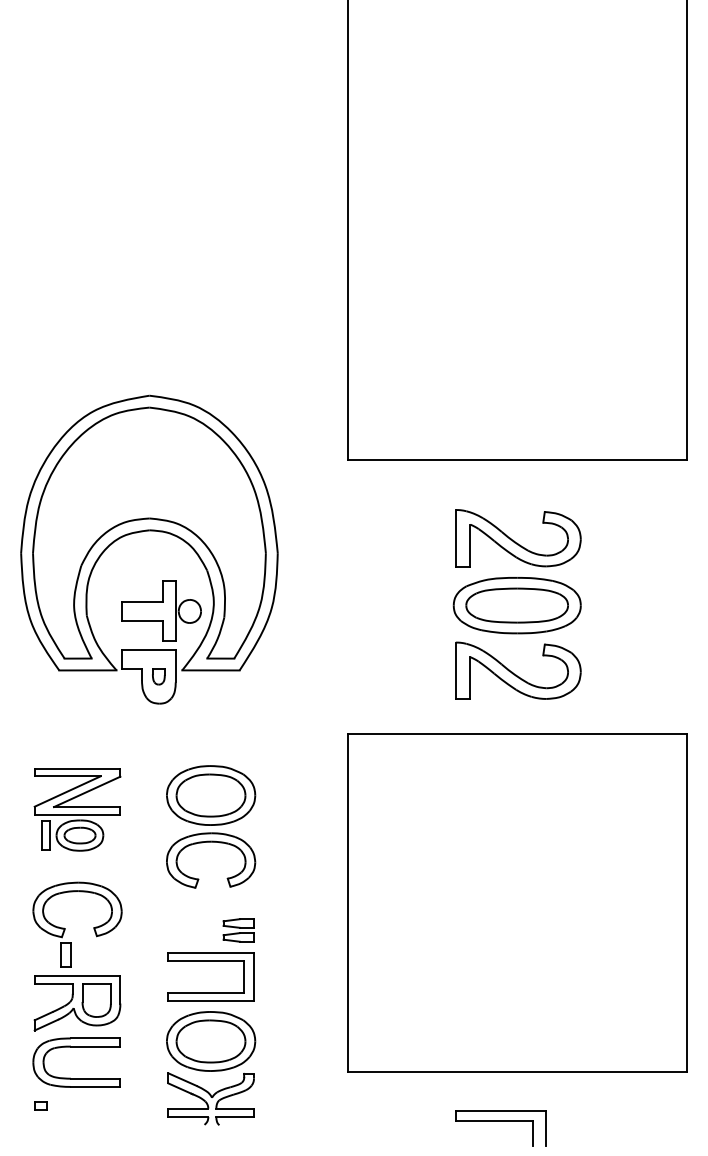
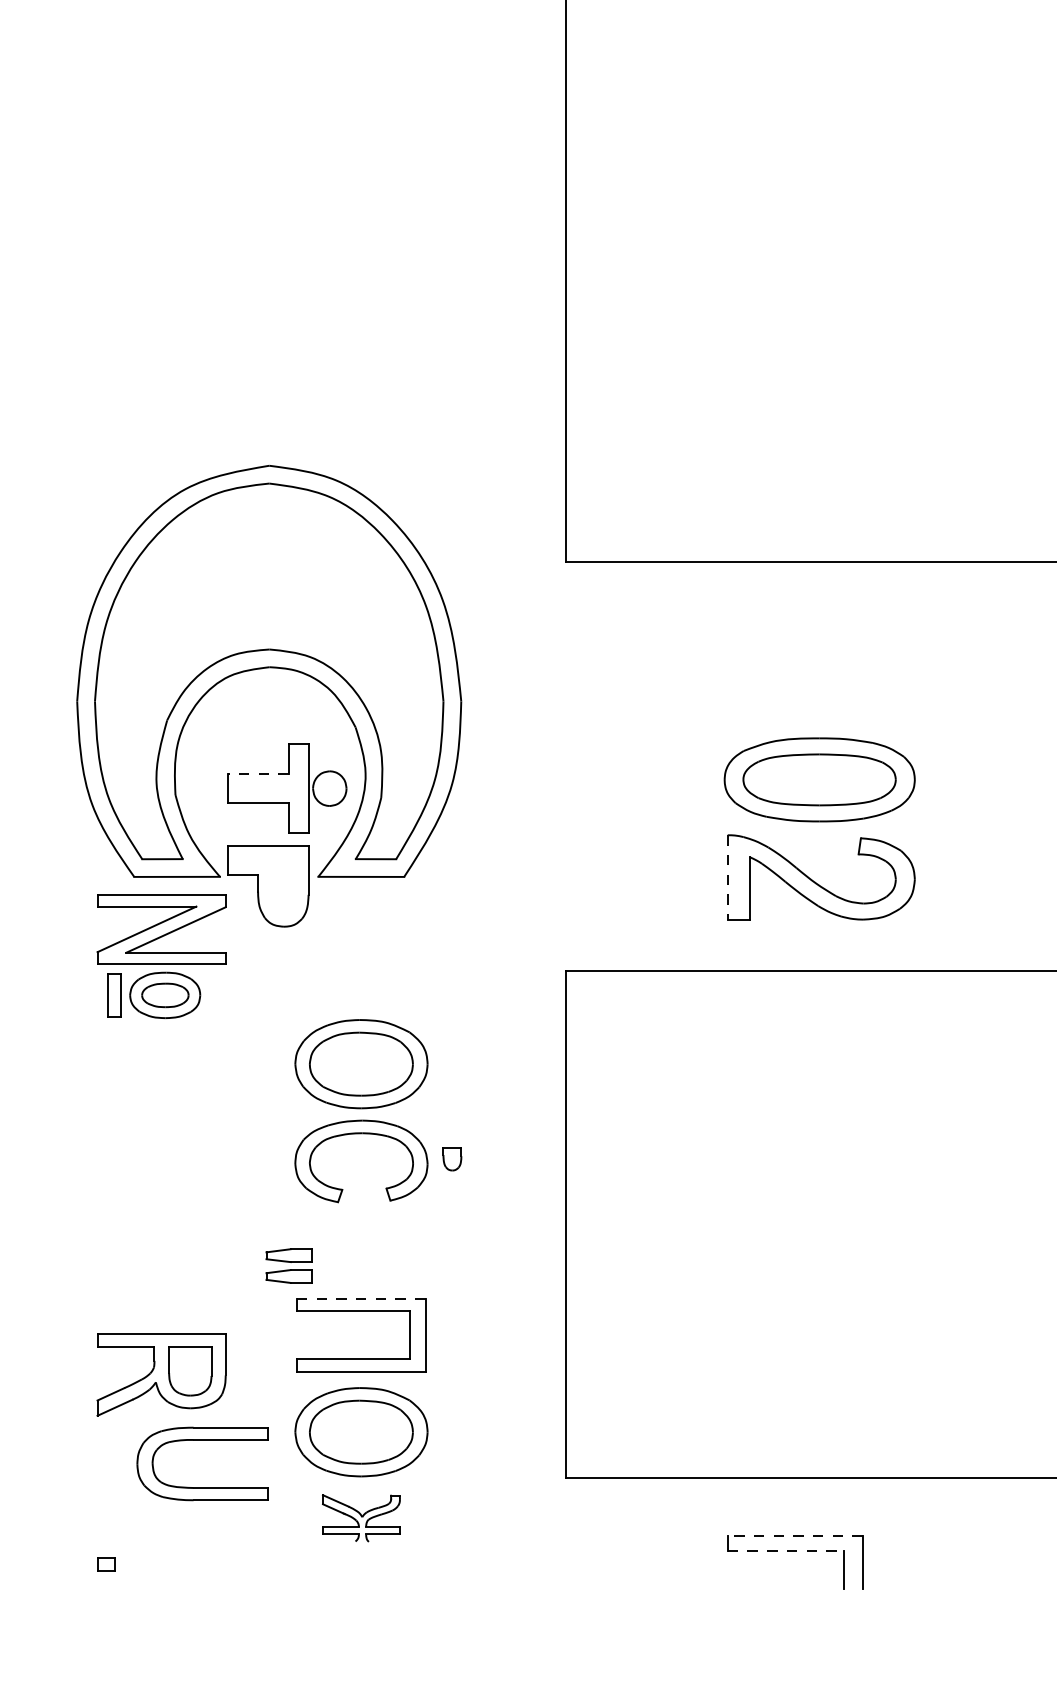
part: (518, 538) -> (821, 679), removed
line: (141, 601) -> (257, 773), solid -> dashed
line: (455, 671) -> (727, 878), solid -> dashed
part: (158, 676) -> (451, 1158), moved
part: (77, 809) -> (161, 956), moved
part: (65, 928) -> (143, 1263), removed
part: (238, 930) -> (288, 1266), moved
line: (211, 952) -> (362, 1299), solid -> dashed
part: (76, 1047) -> (201, 1441), moved
part: (210, 1098) -> (360, 1517), size x0.6
part: (40, 1105) -> (106, 1563), moved
line: (500, 1110) -> (794, 1535), solid -> dashed
line: (494, 1121) -> (785, 1551), solid -> dashed

